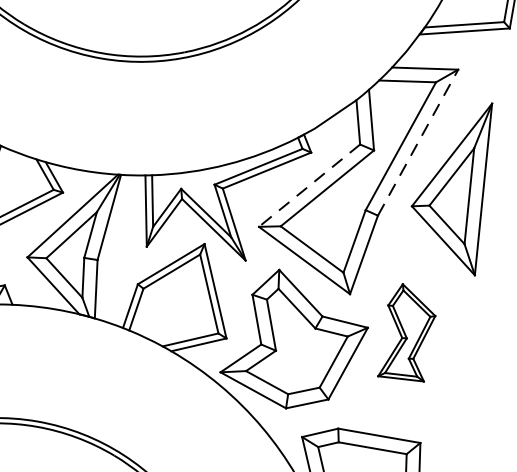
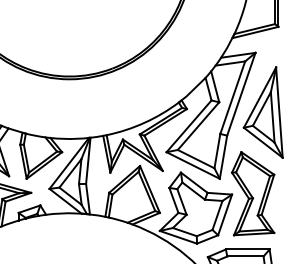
line: (418, 143) -> (241, 94), dashed -> solid
line: (308, 185) -> (188, 126), dashed -> solid
part: (408, 332) -> (253, 193), size x1.67

